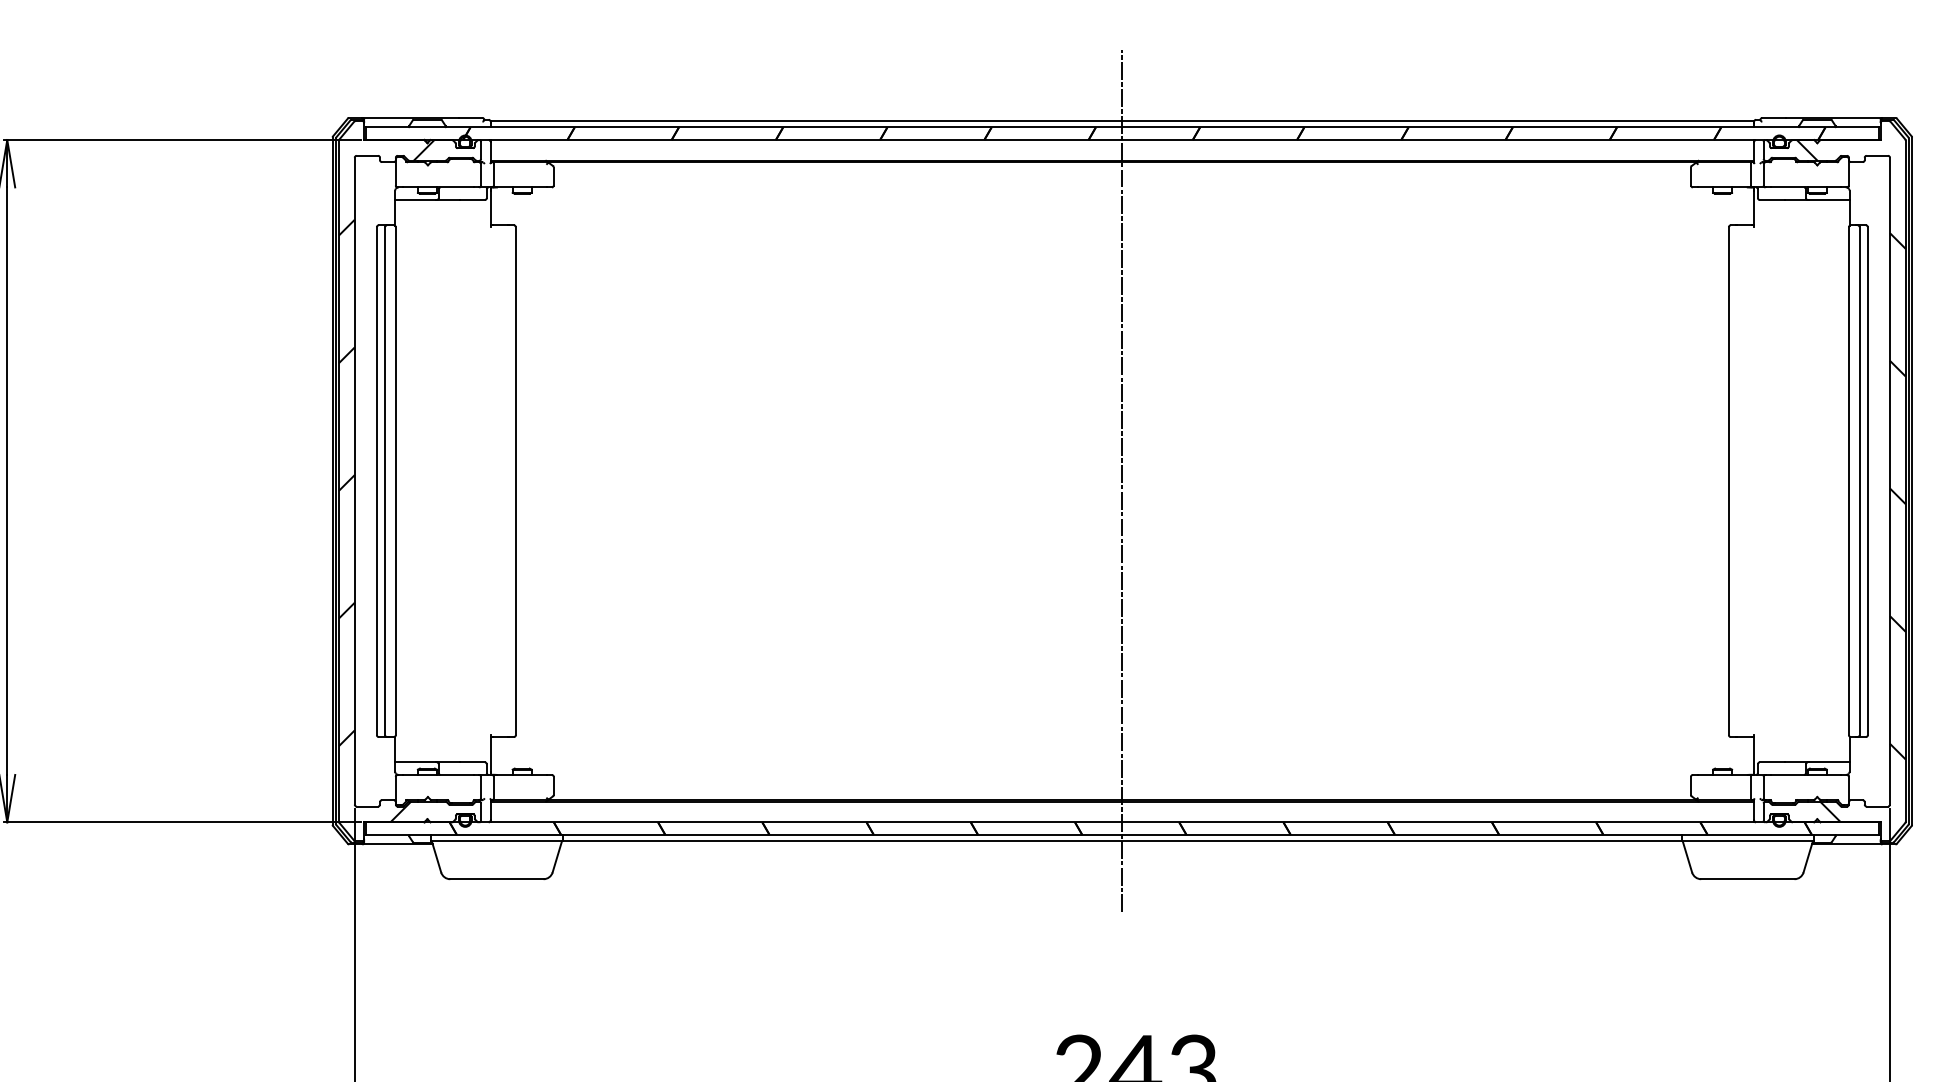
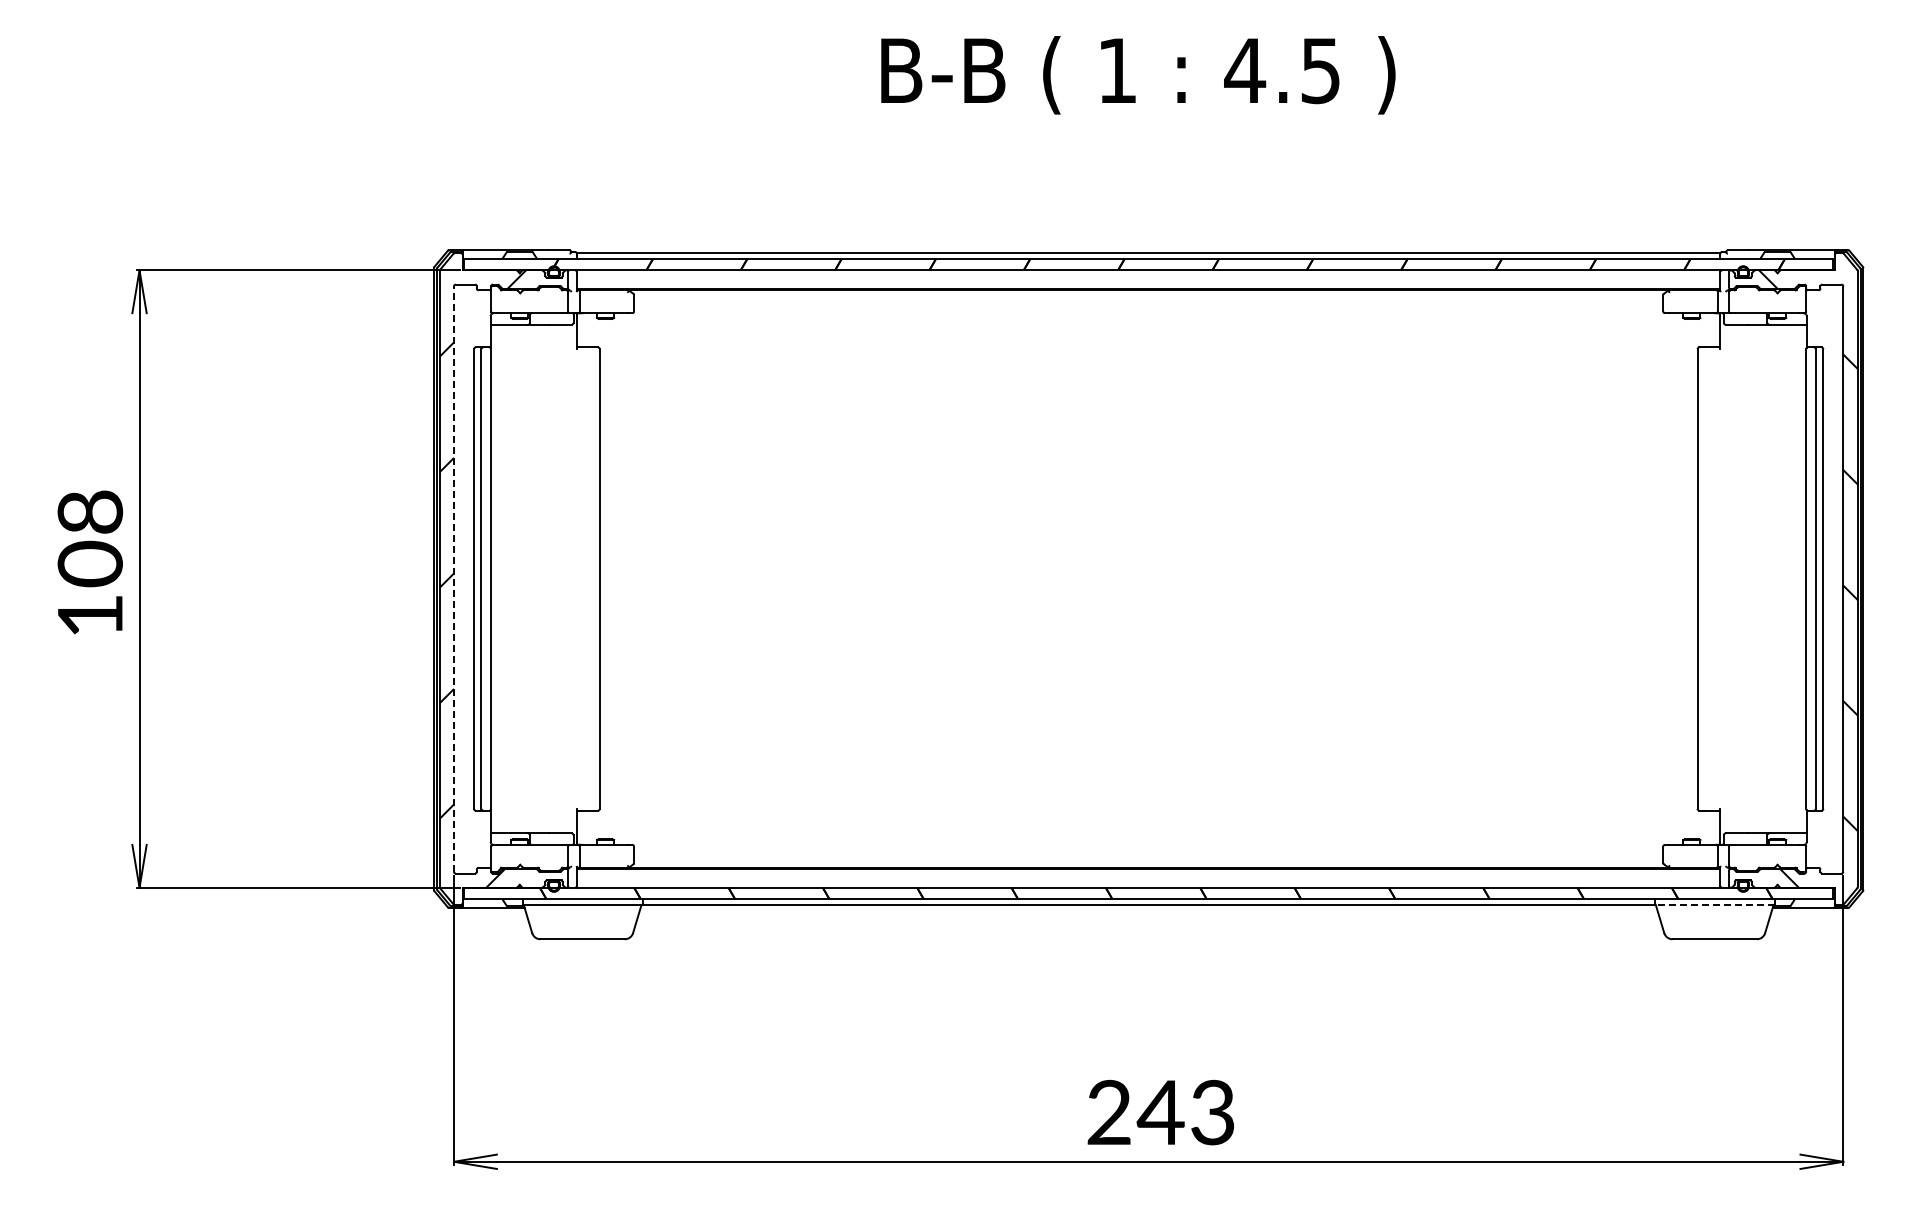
line: (1122, 480) -> (1148, 578), removed
line: (355, 481) -> (454, 579), solid -> dashed
line: (1747, 840) -> (1714, 904), solid -> dashed

